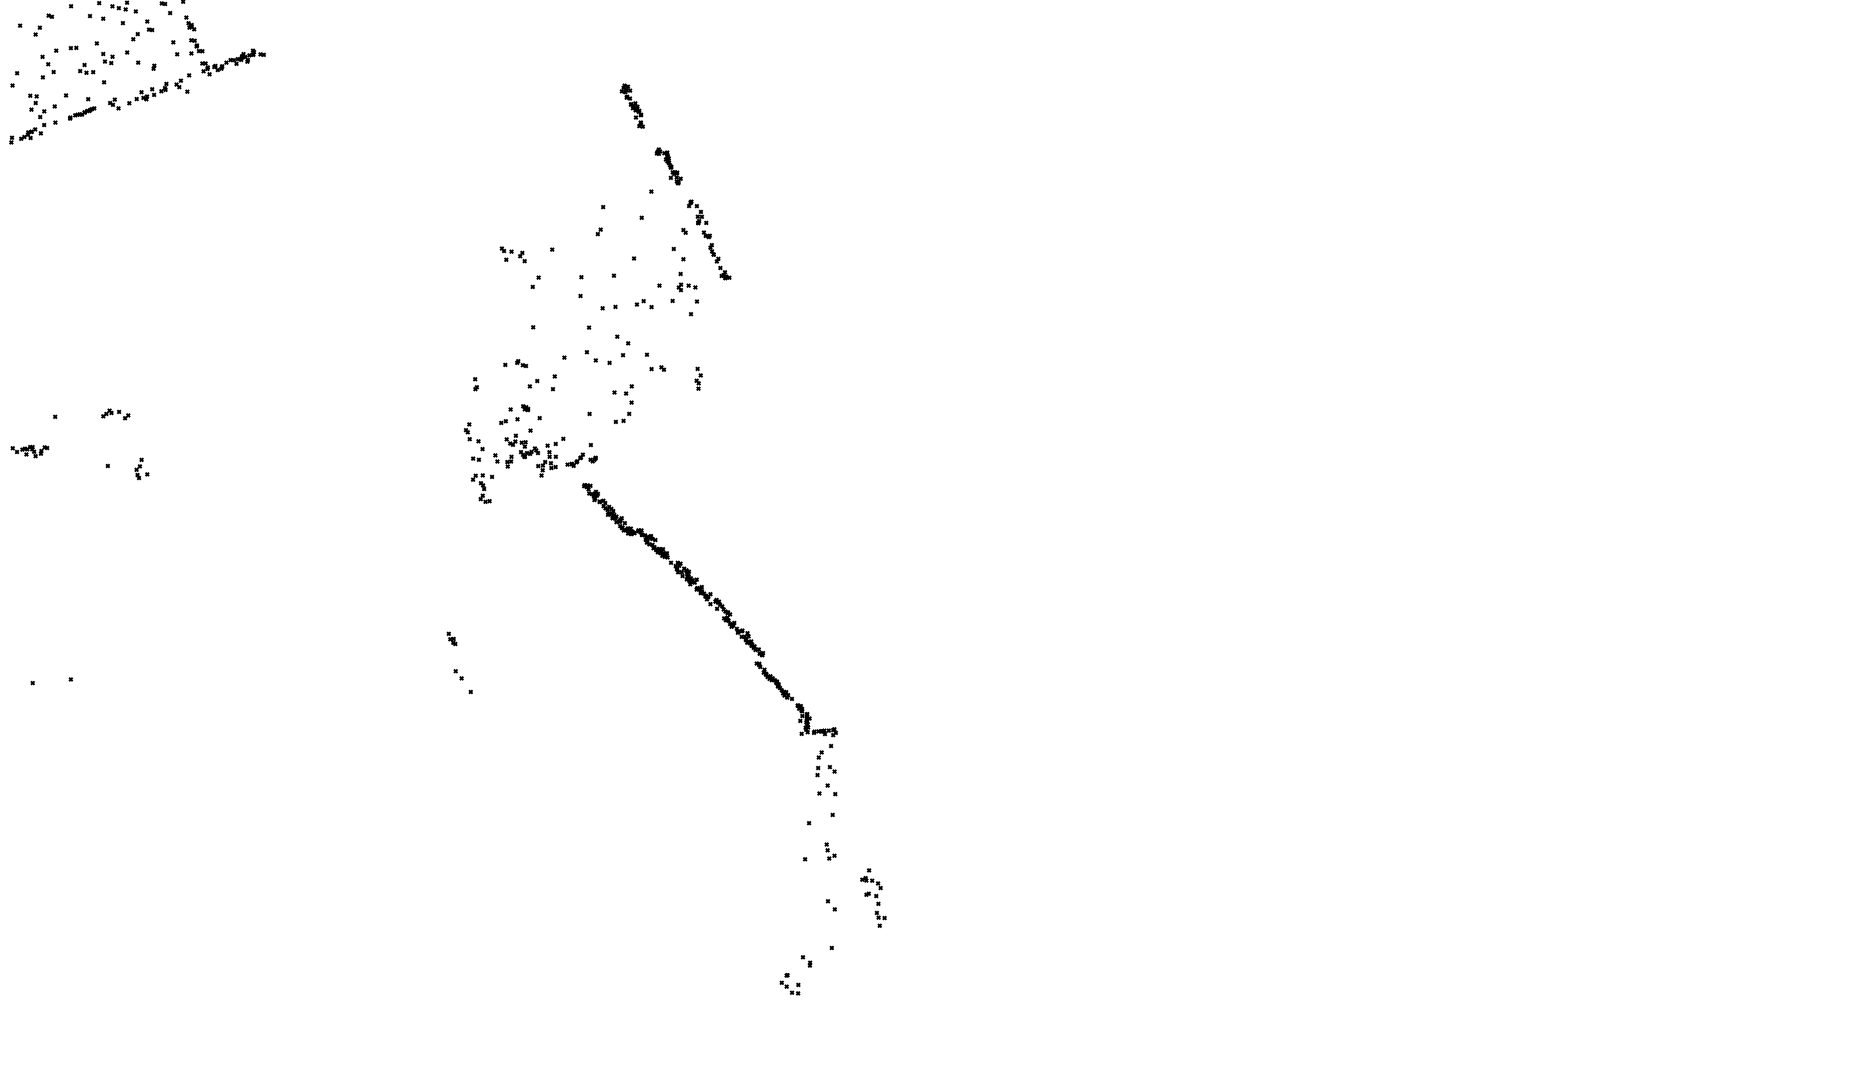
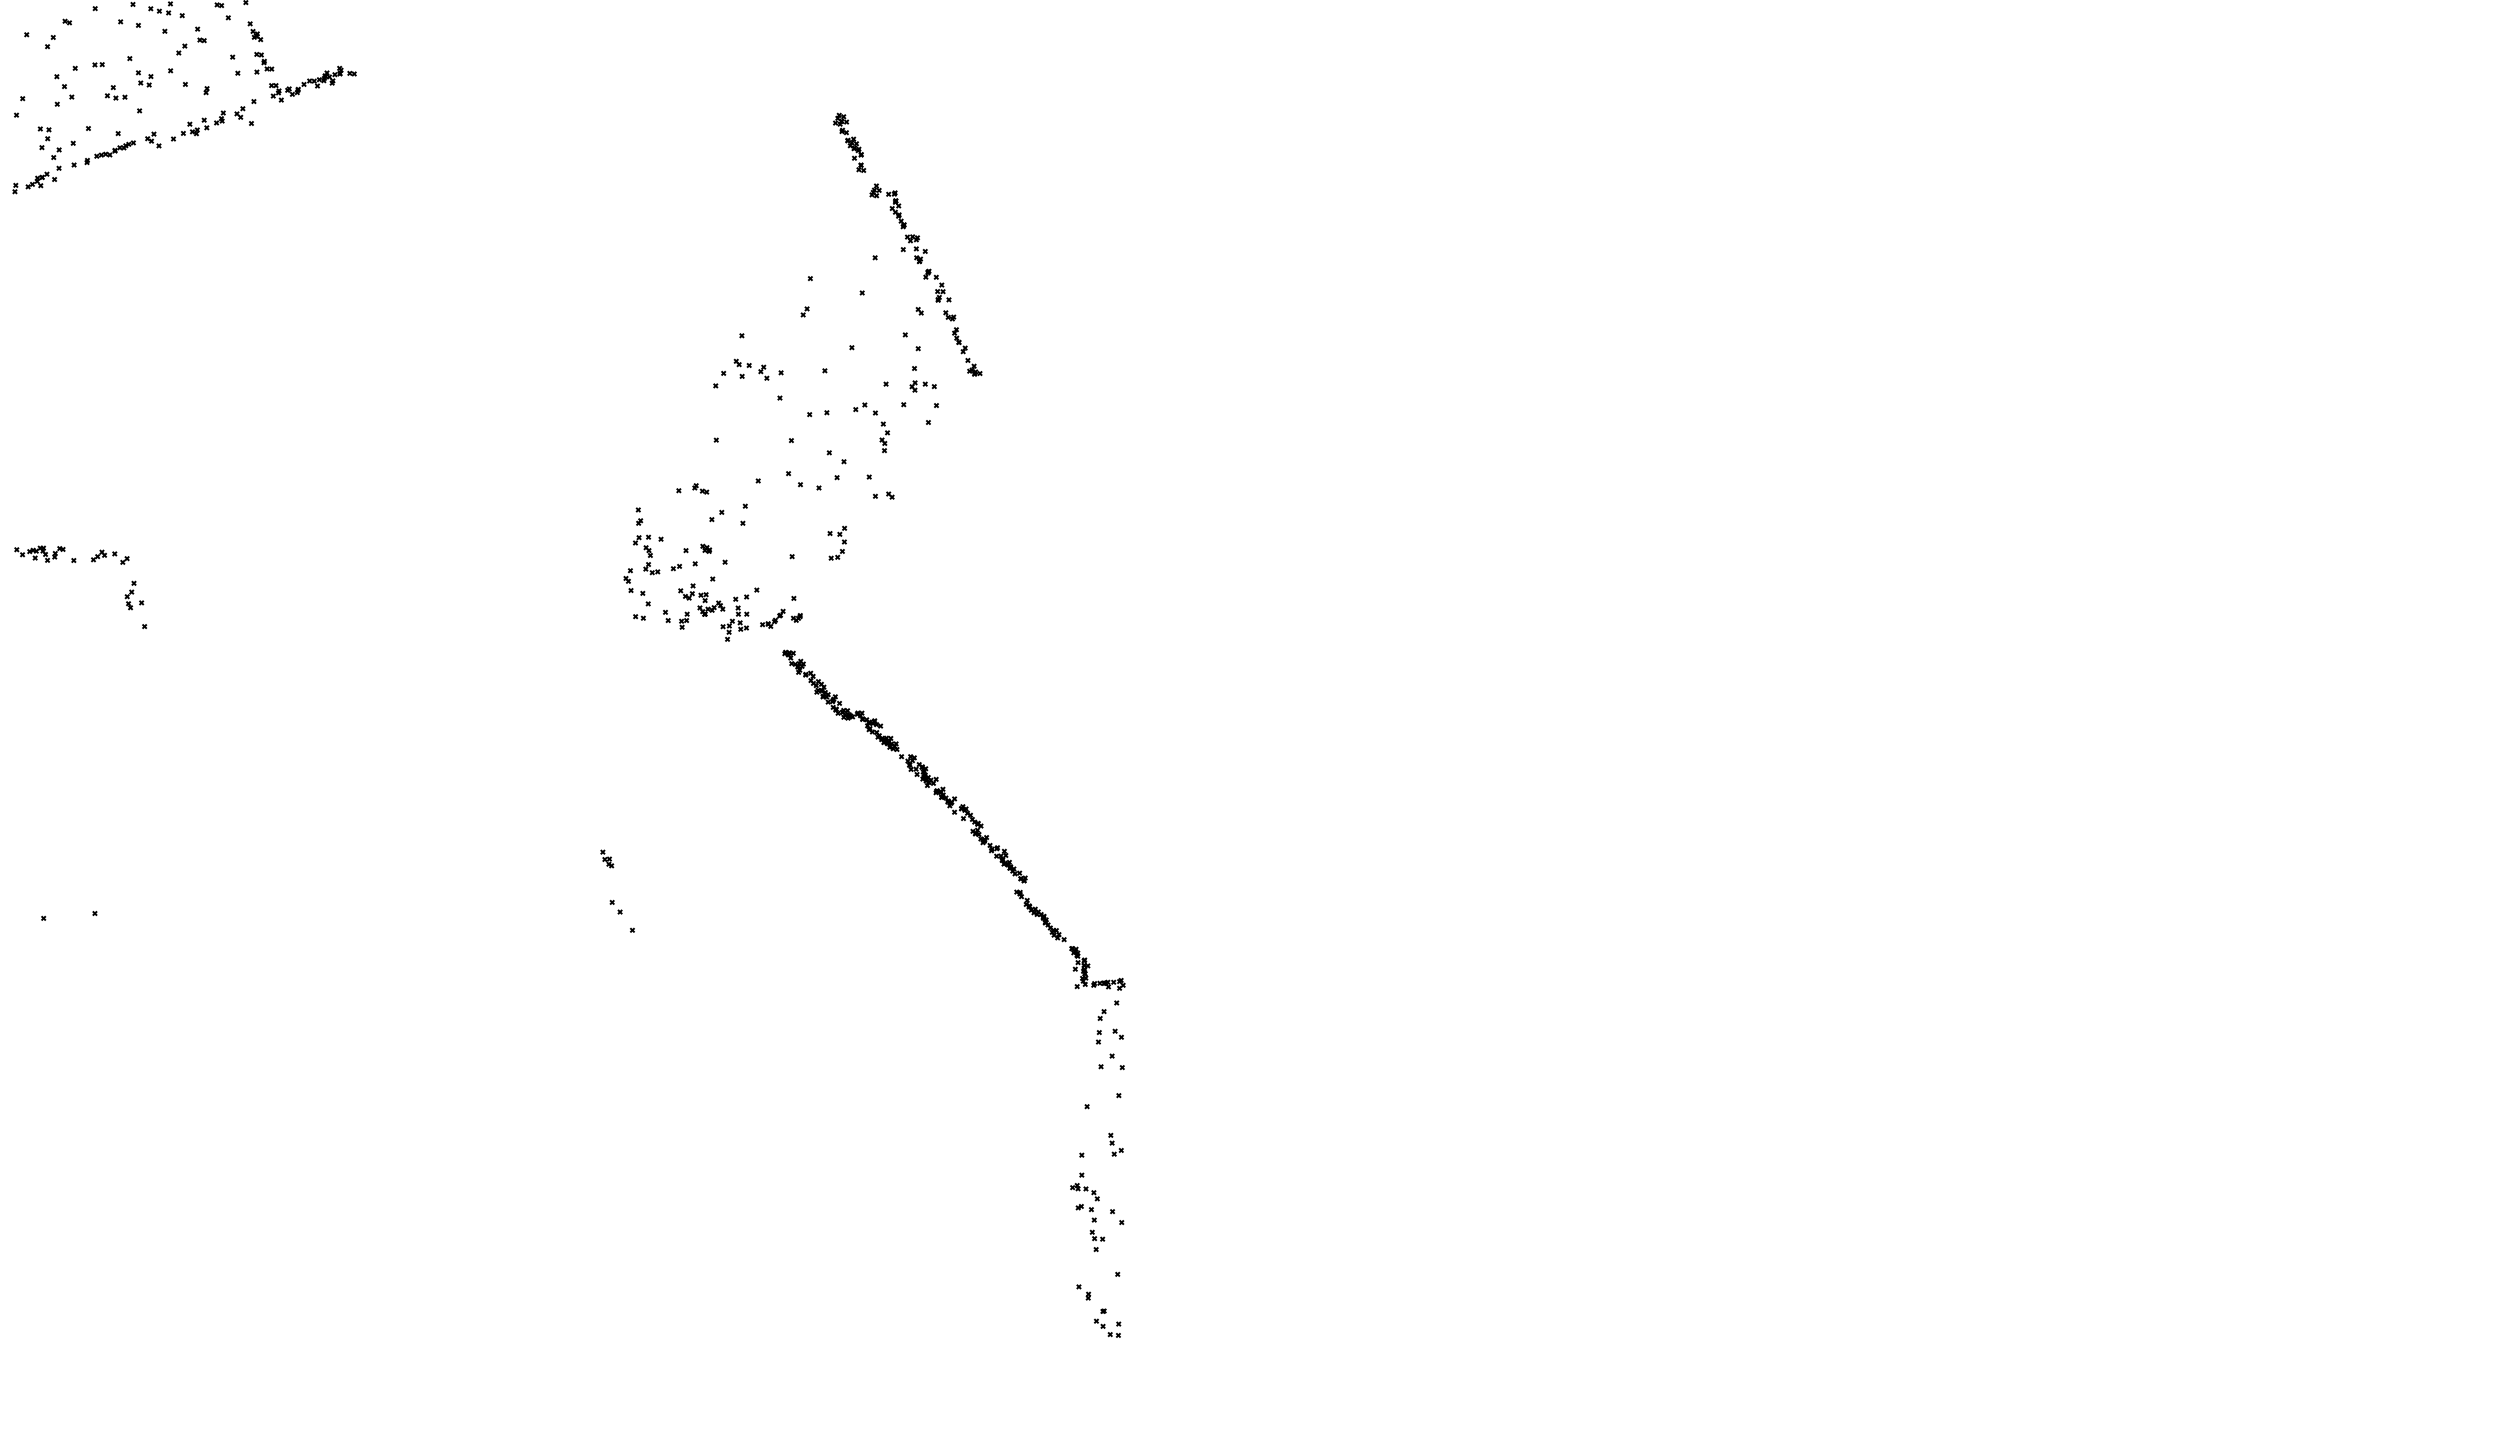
part: (81, 113) -> (109, 152), size x1.43
part: (668, 166) -> (898, 223), size x1.67
part: (513, 254) -> (751, 369), moved
part: (698, 378) -> (884, 437), moved
part: (623, 403) -> (837, 542), size x0.62
part: (115, 413) -> (110, 556), moved
part: (29, 451) -> (39, 553), moved
part: (141, 468) -> (134, 595), moved
part: (482, 488) -> (648, 554), moved
part: (873, 897) -> (1087, 1211), moved
part: (790, 983) -> (1107, 1322), moved

